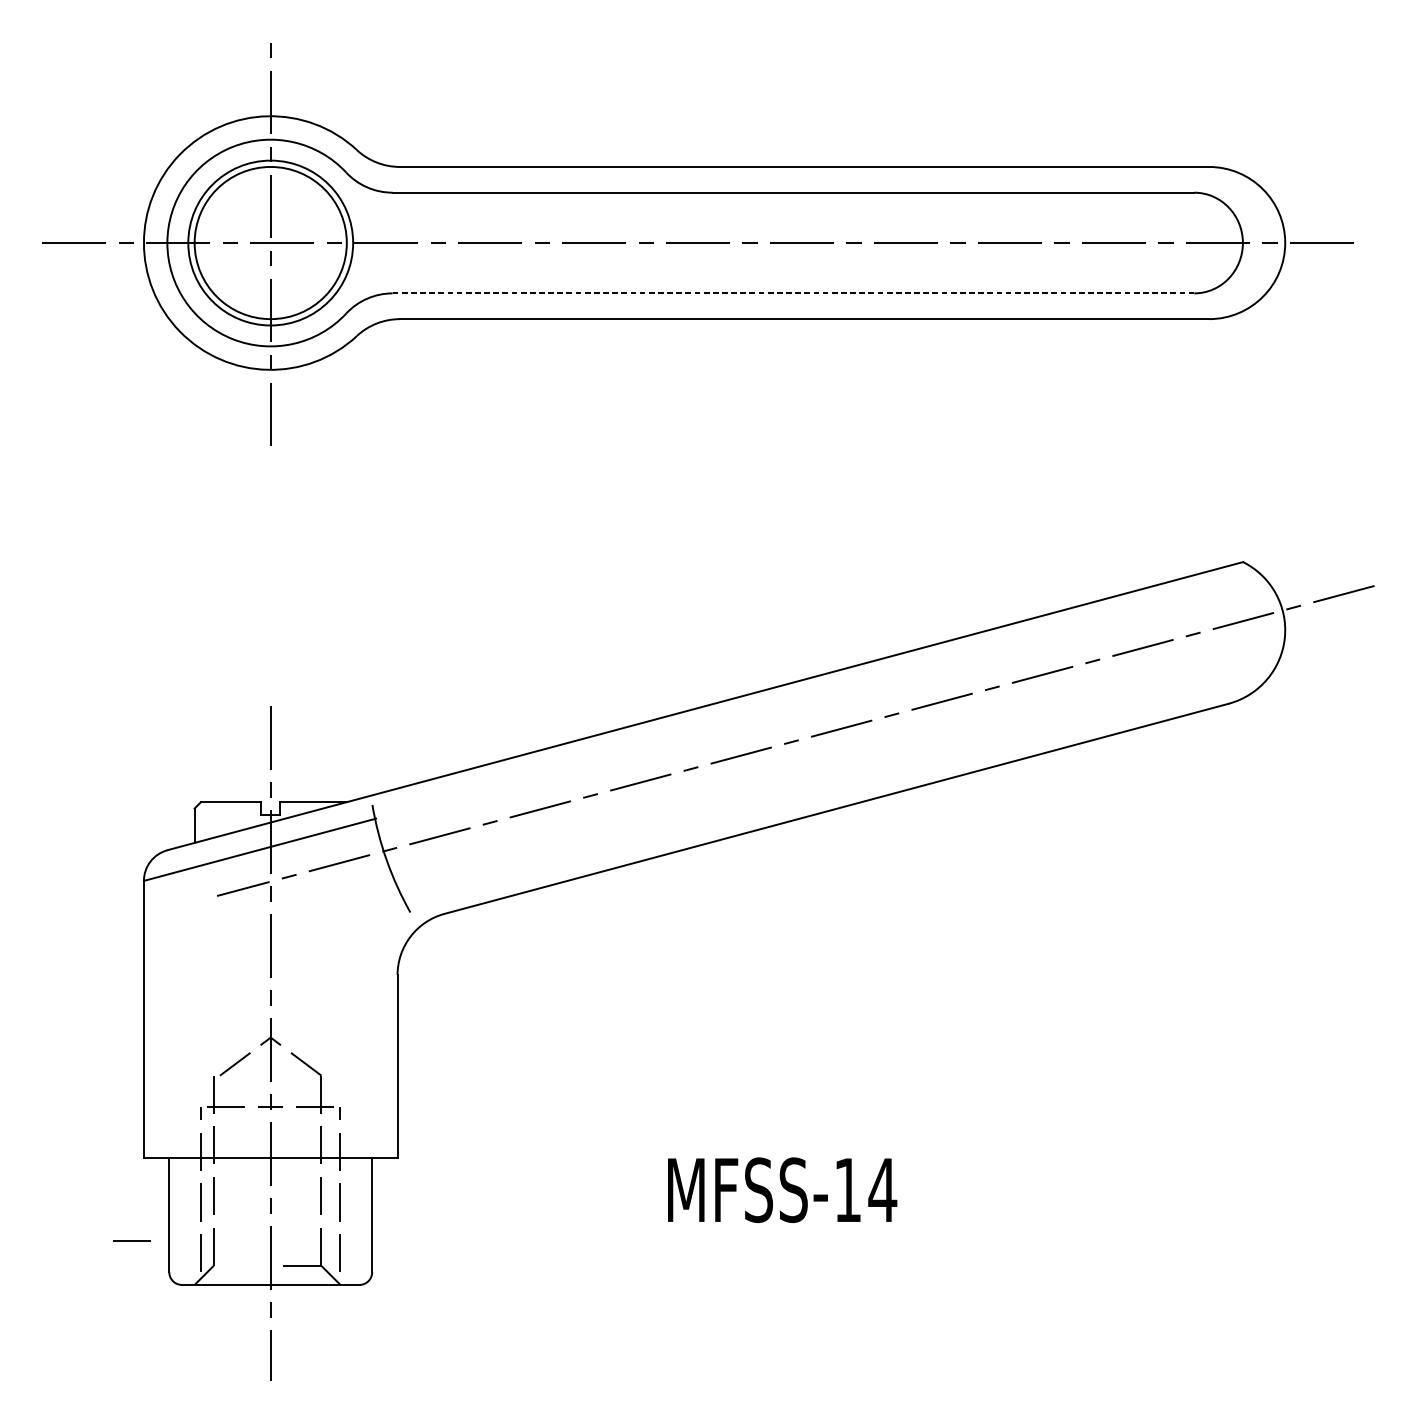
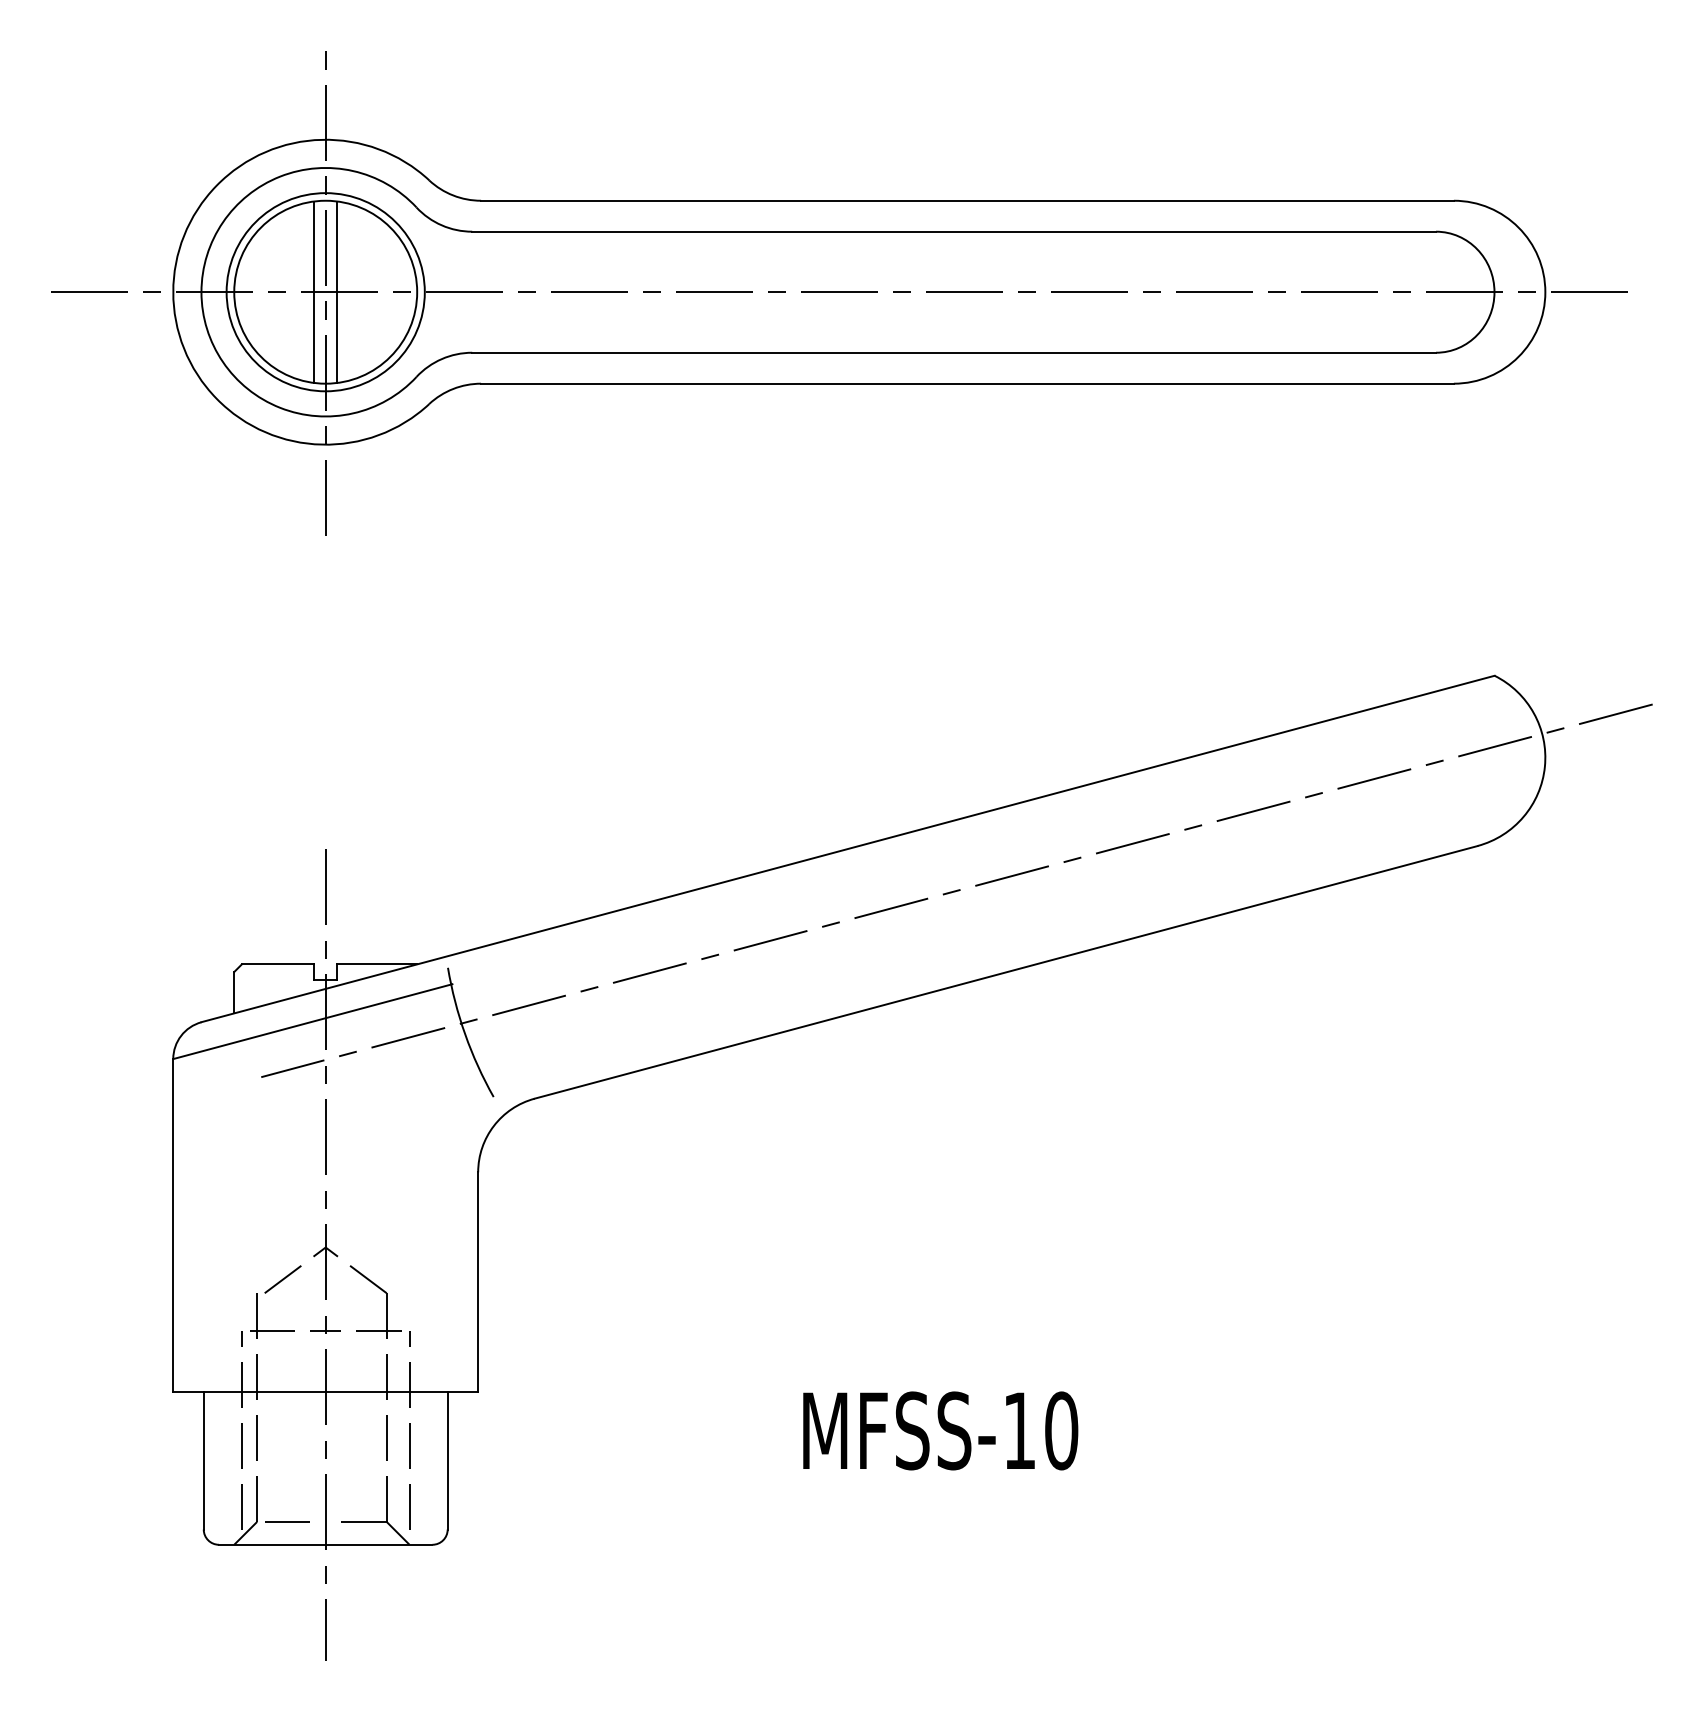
line: (261, 242) -> (314, 291), added
line: (280, 242) -> (337, 291), added
line: (793, 293) -> (954, 352), dashed -> solid
text: (882, 1189) -> (1061, 1430), MFSS-14 -> MFSS-10
line: (131, 1240) -> (287, 1521), moved

